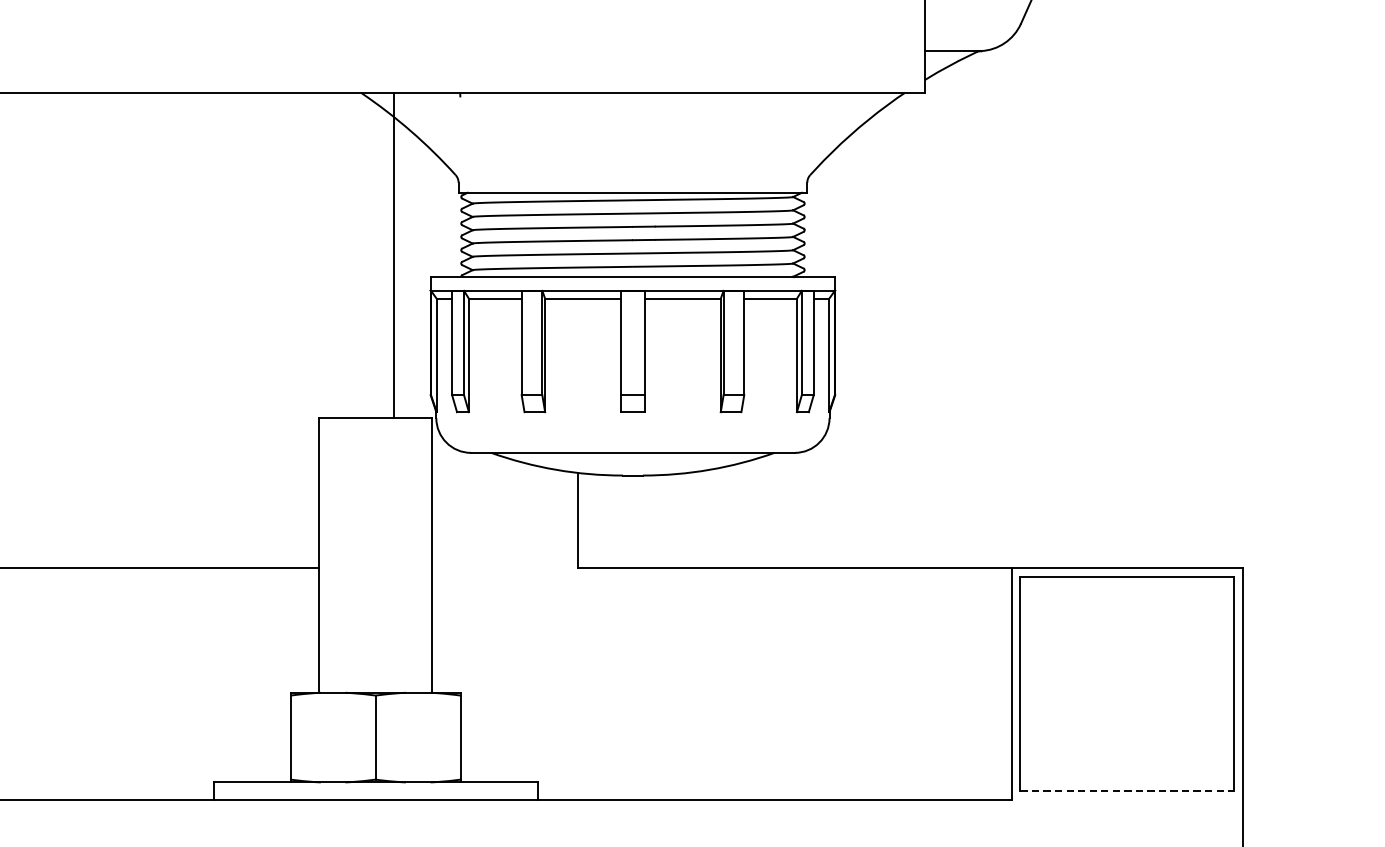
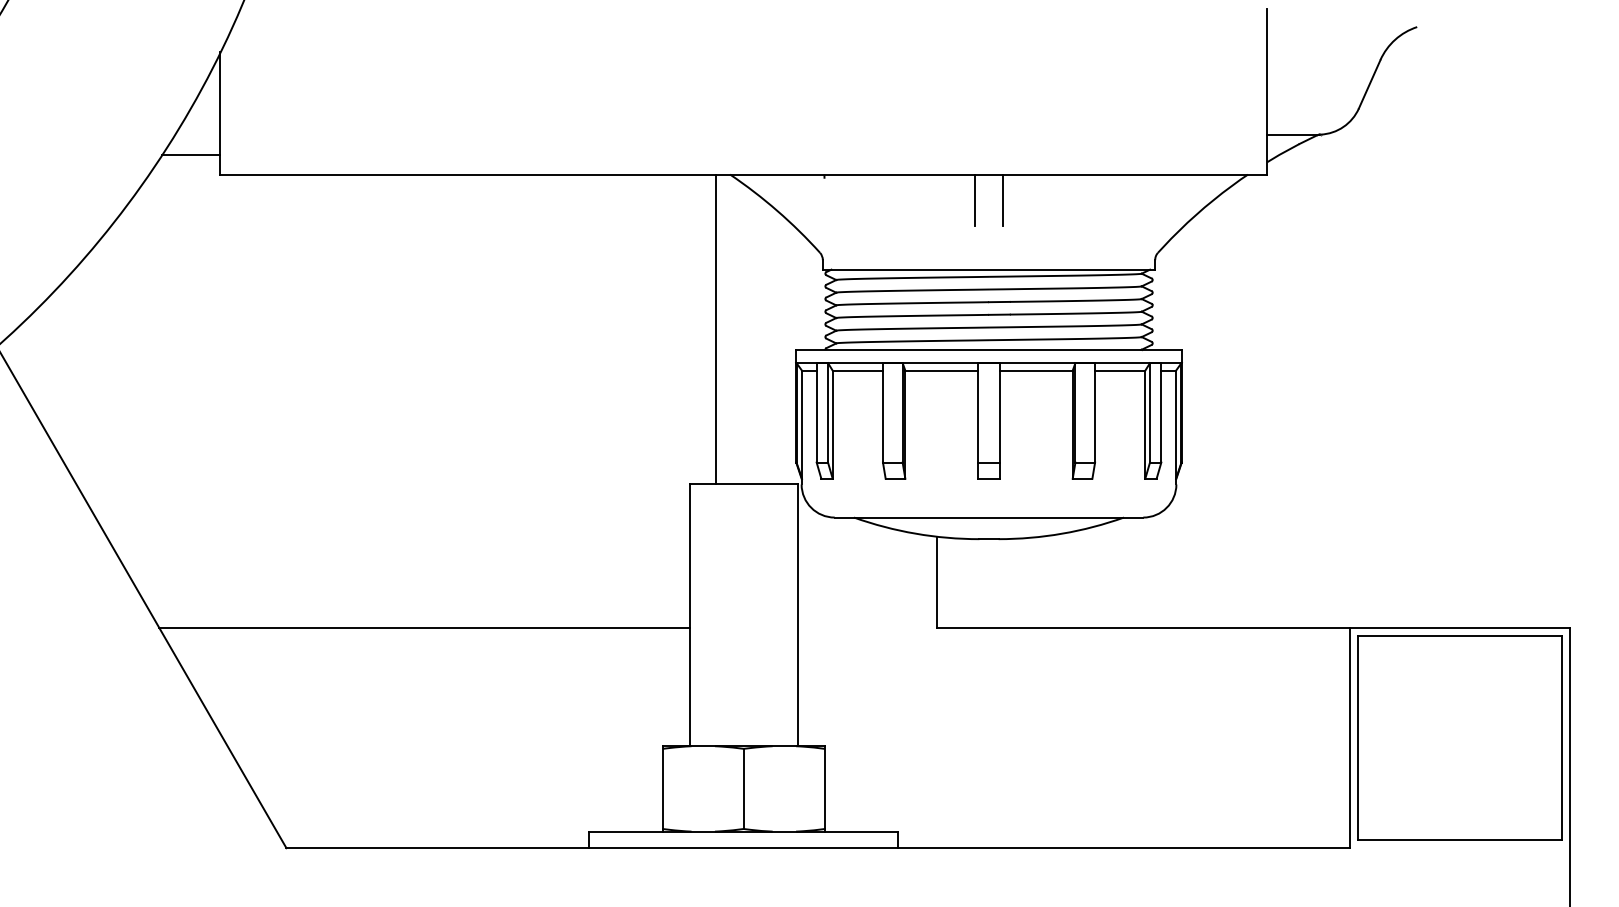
line: (618, 119) -> (975, 199), added
line: (647, 119) -> (1002, 199), added
line: (394, 255) -> (716, 329), moved
line: (1127, 790) -> (1460, 839), dashed -> solid

